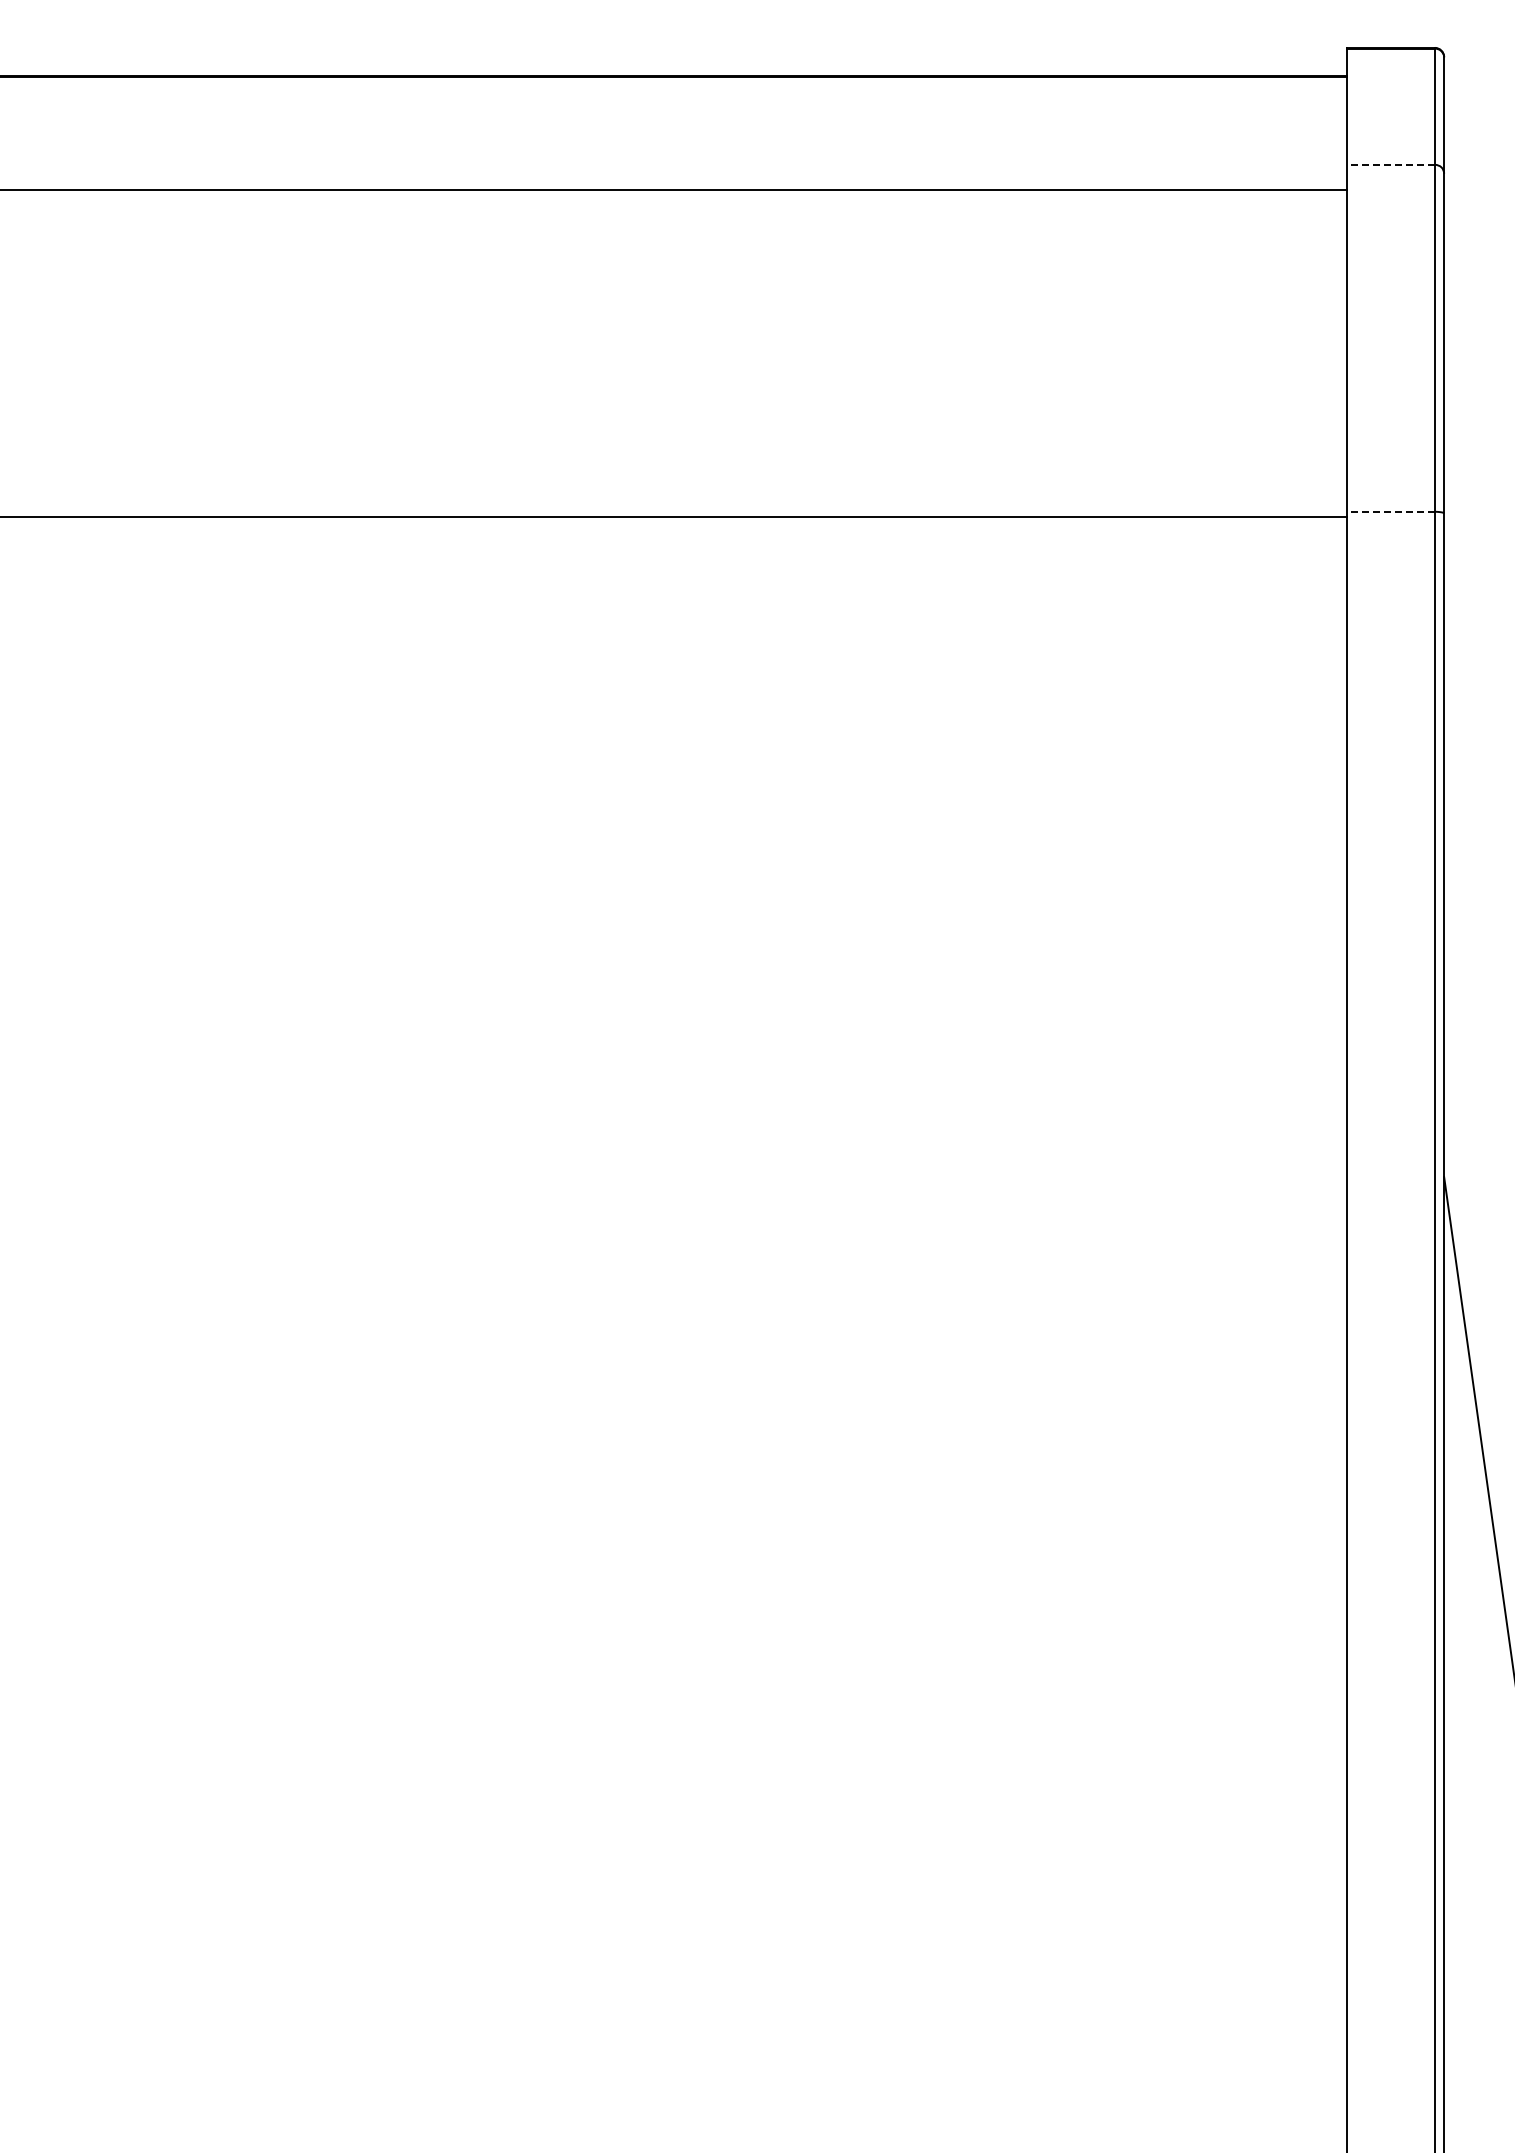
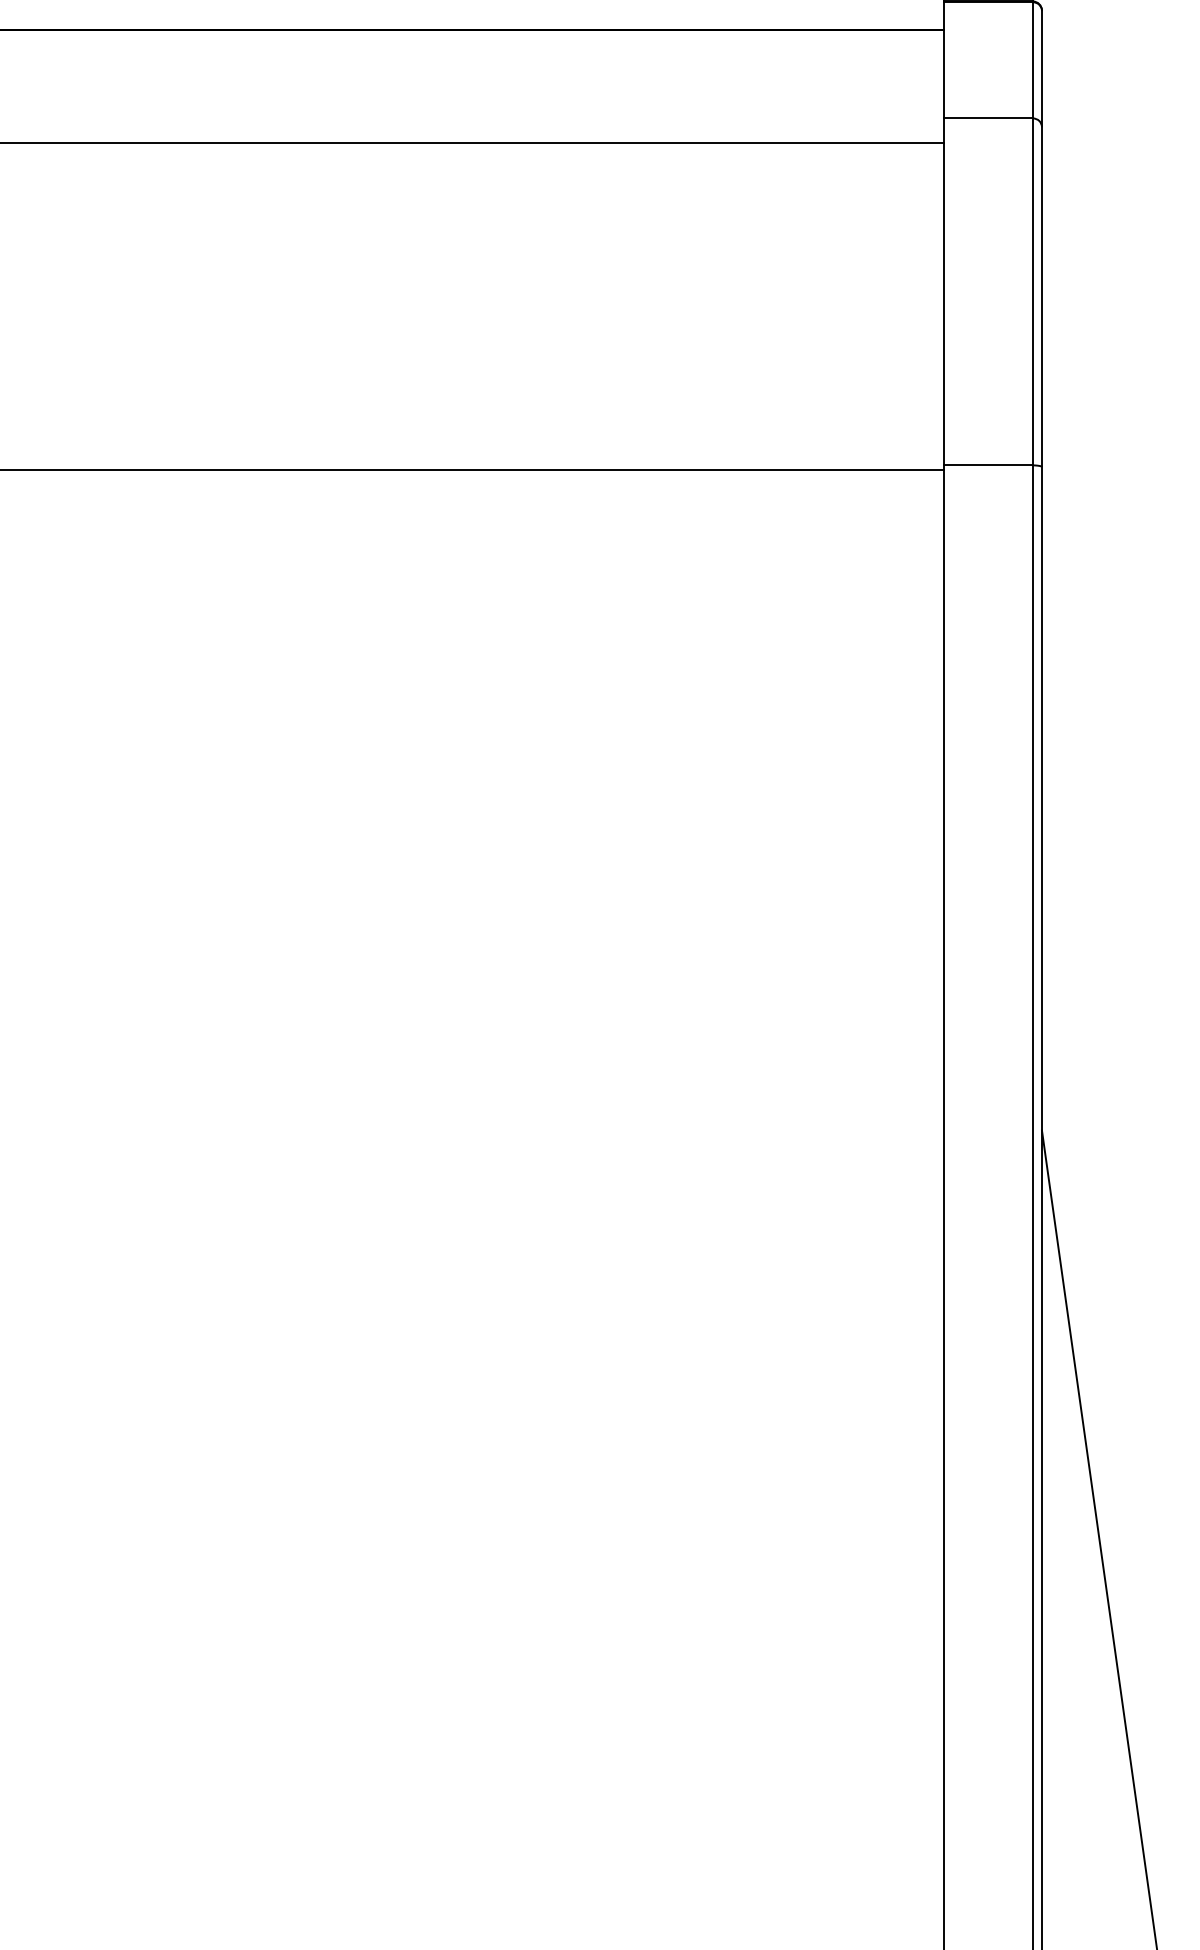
line: (1390, 164) -> (988, 118), dashed -> solid
line: (1390, 511) -> (988, 465), dashed -> solid

